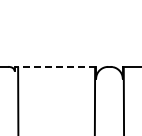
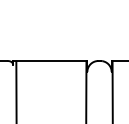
line: (55, 66) -> (50, 60), dashed -> solid

